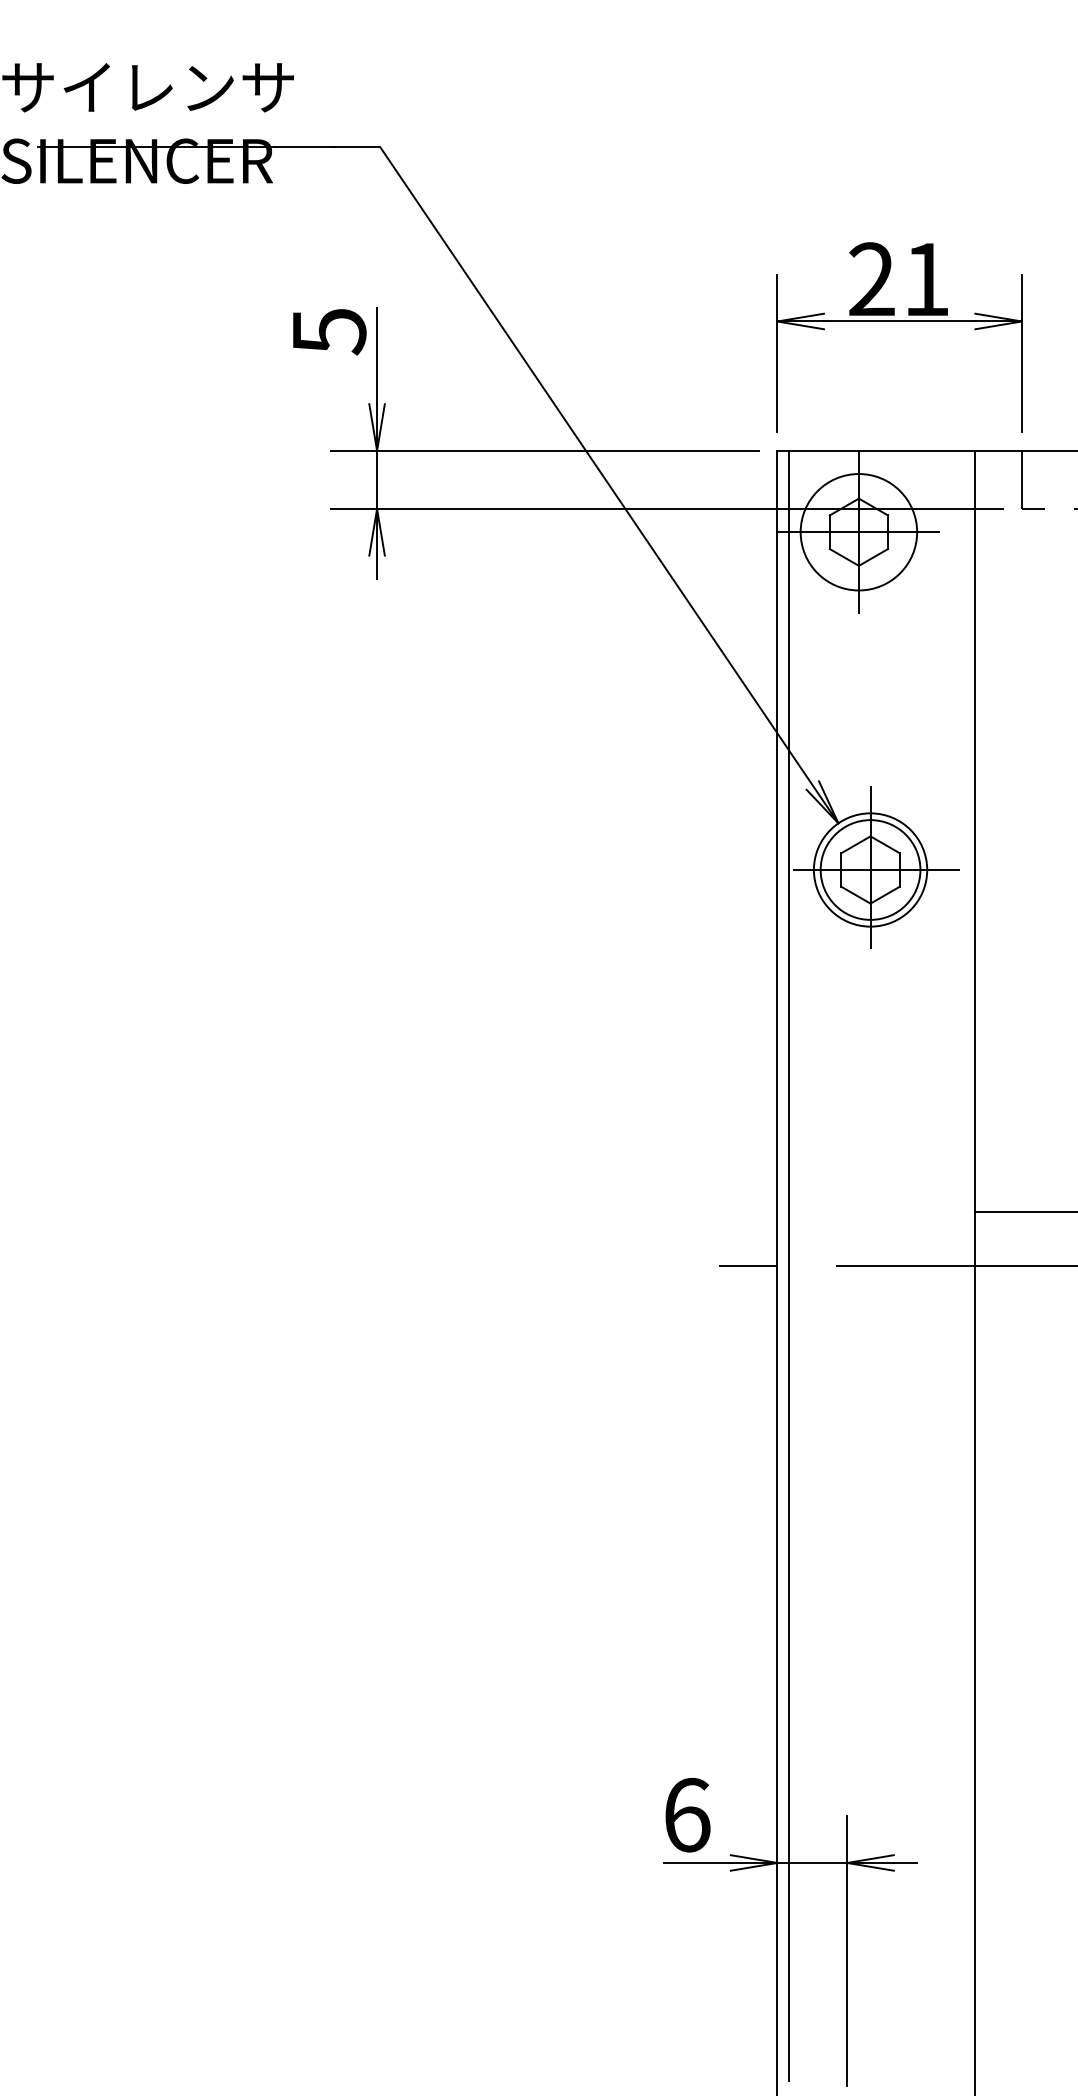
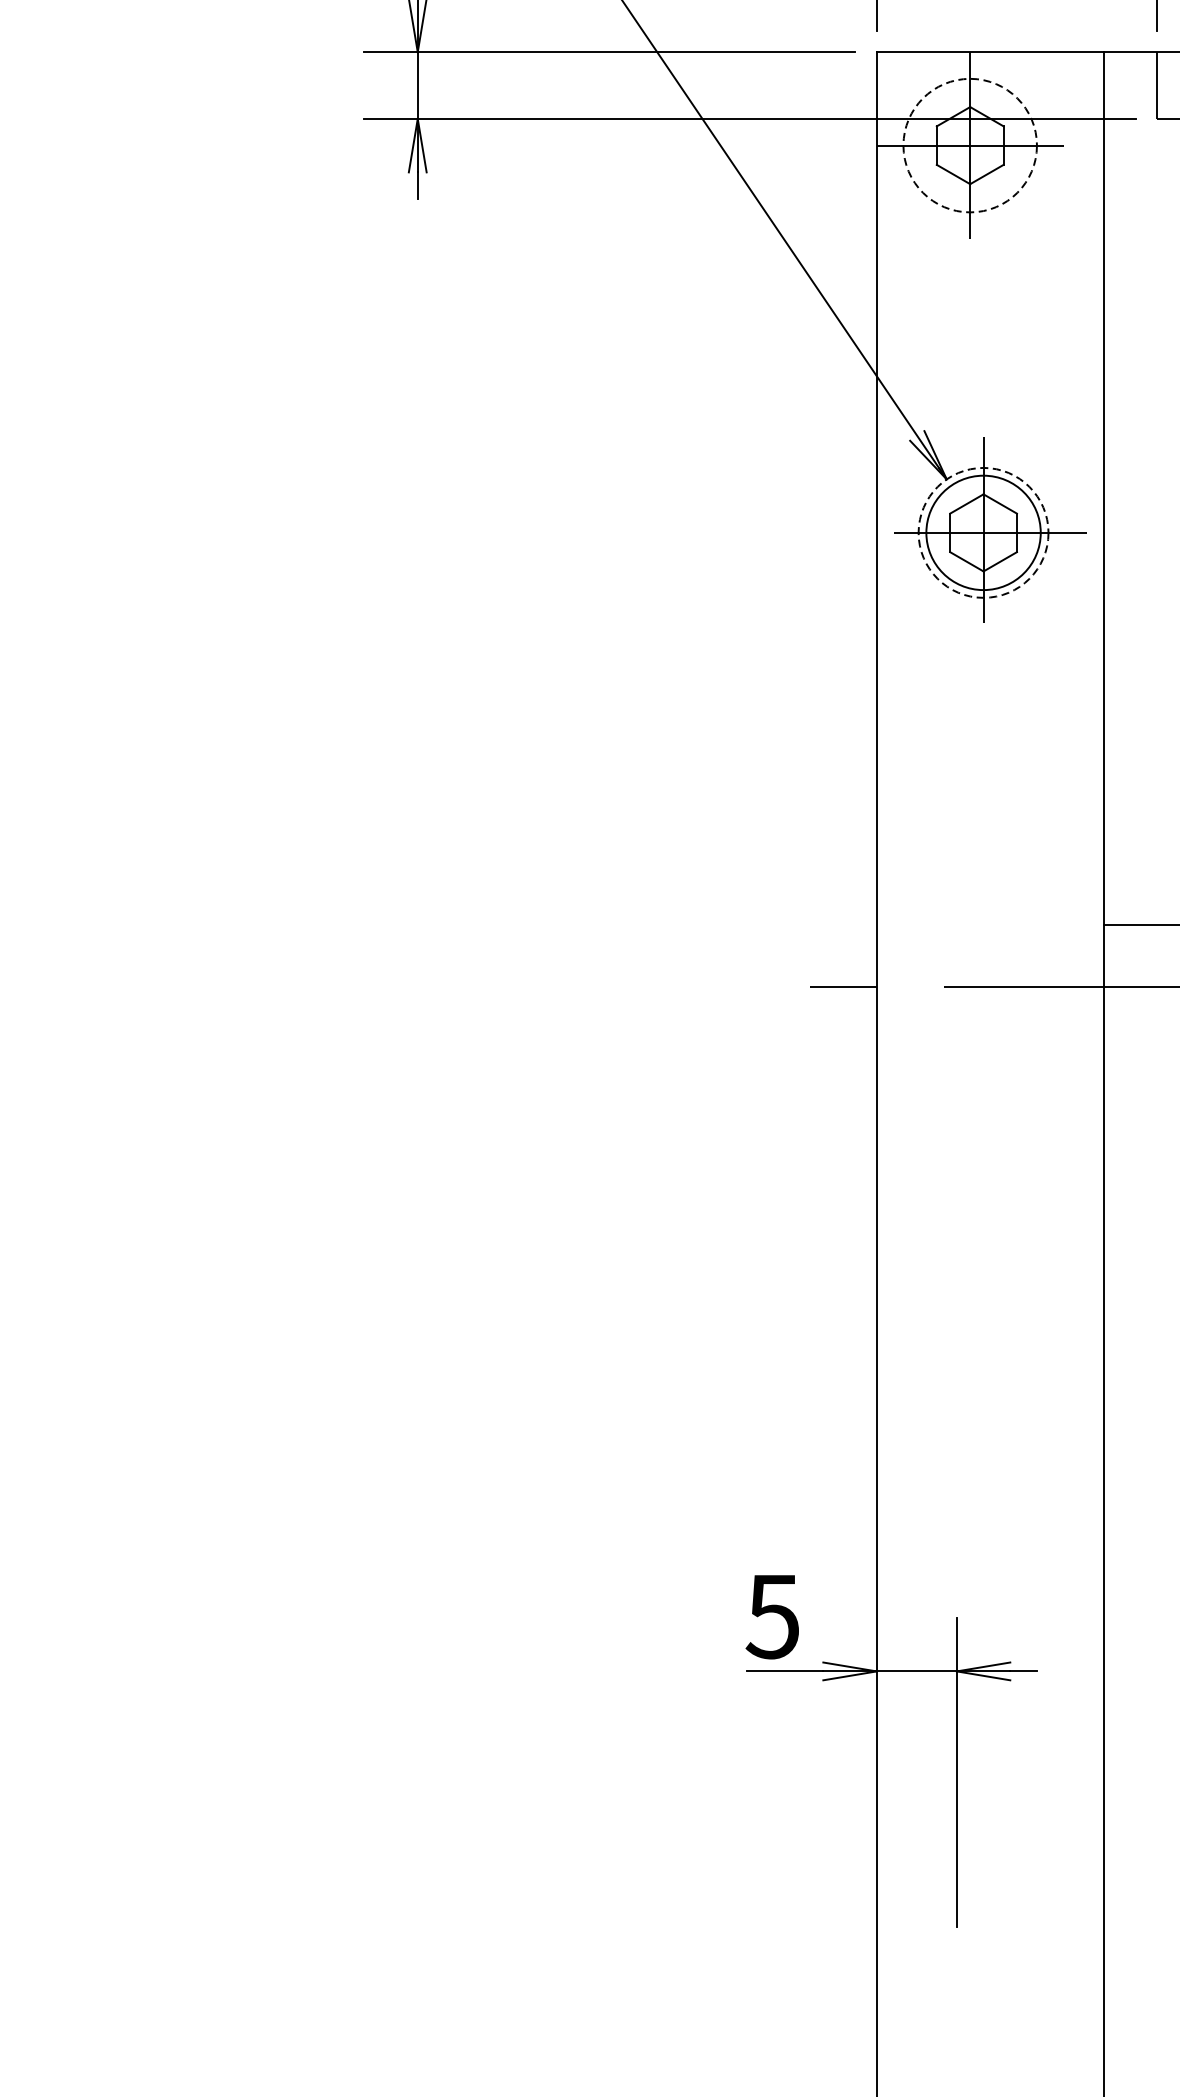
circle: (858, 532) -> (969, 145), solid -> dashed
circle: (870, 869) -> (983, 532), solid -> dashed
line: (789, 1265) -> (890, 986), removed
text: (686, 1814) -> (772, 1615), 6 -> 5

